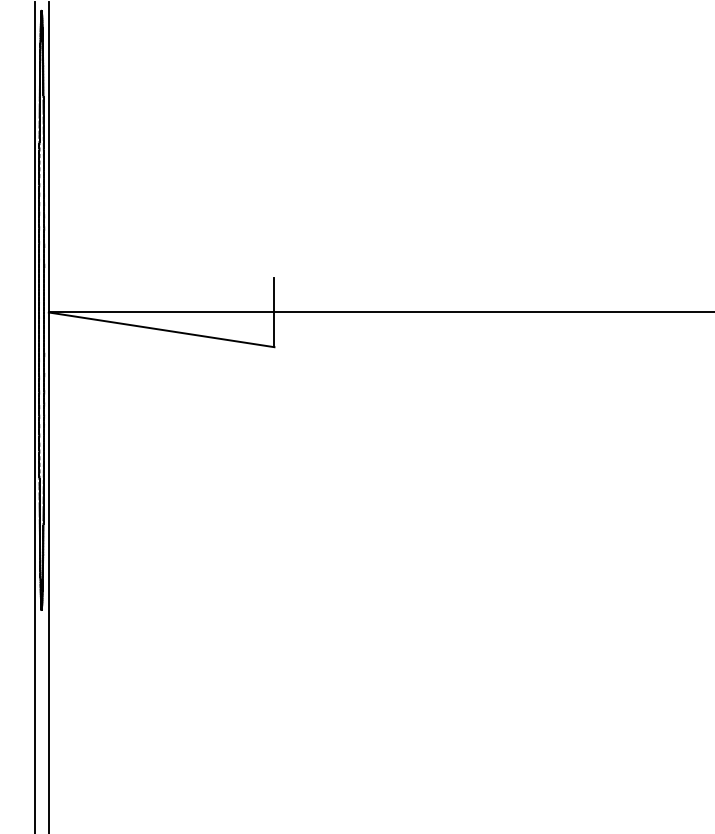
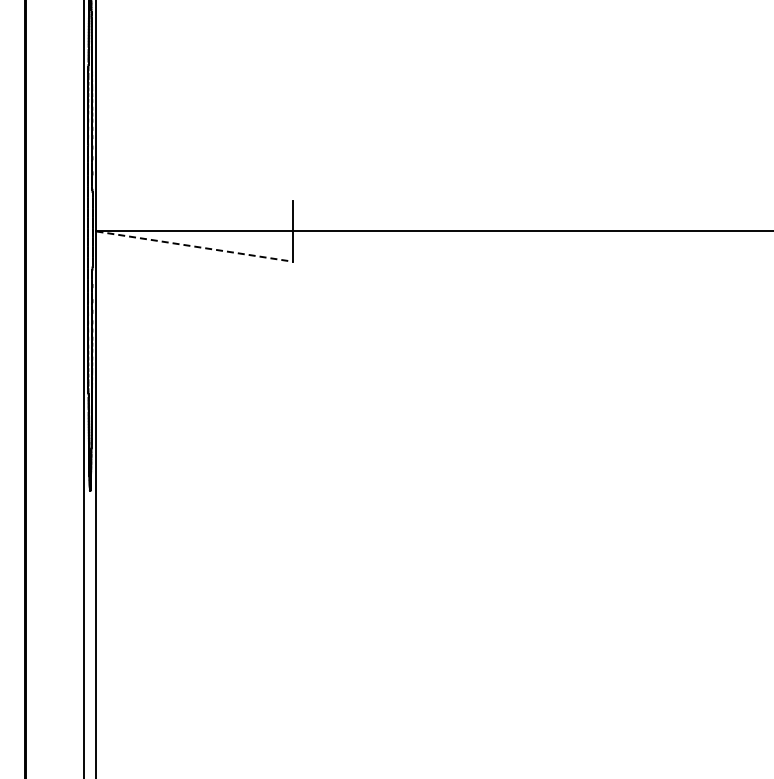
line: (161, 329) -> (194, 246), solid -> dashed

